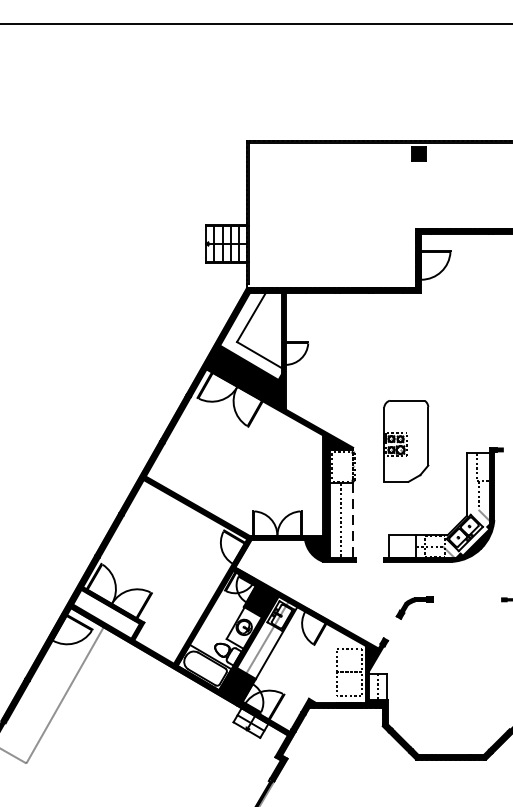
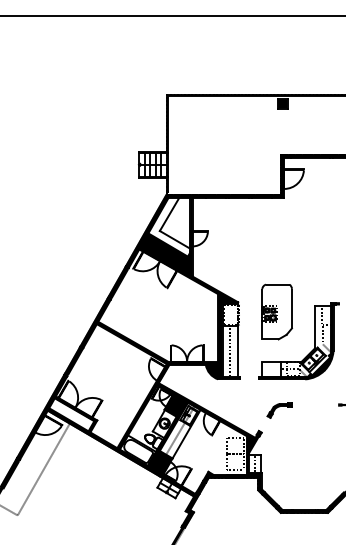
part: (405, 440) -> (276, 311), moved
line: (352, 519) -> (237, 350), dashed -> solid

